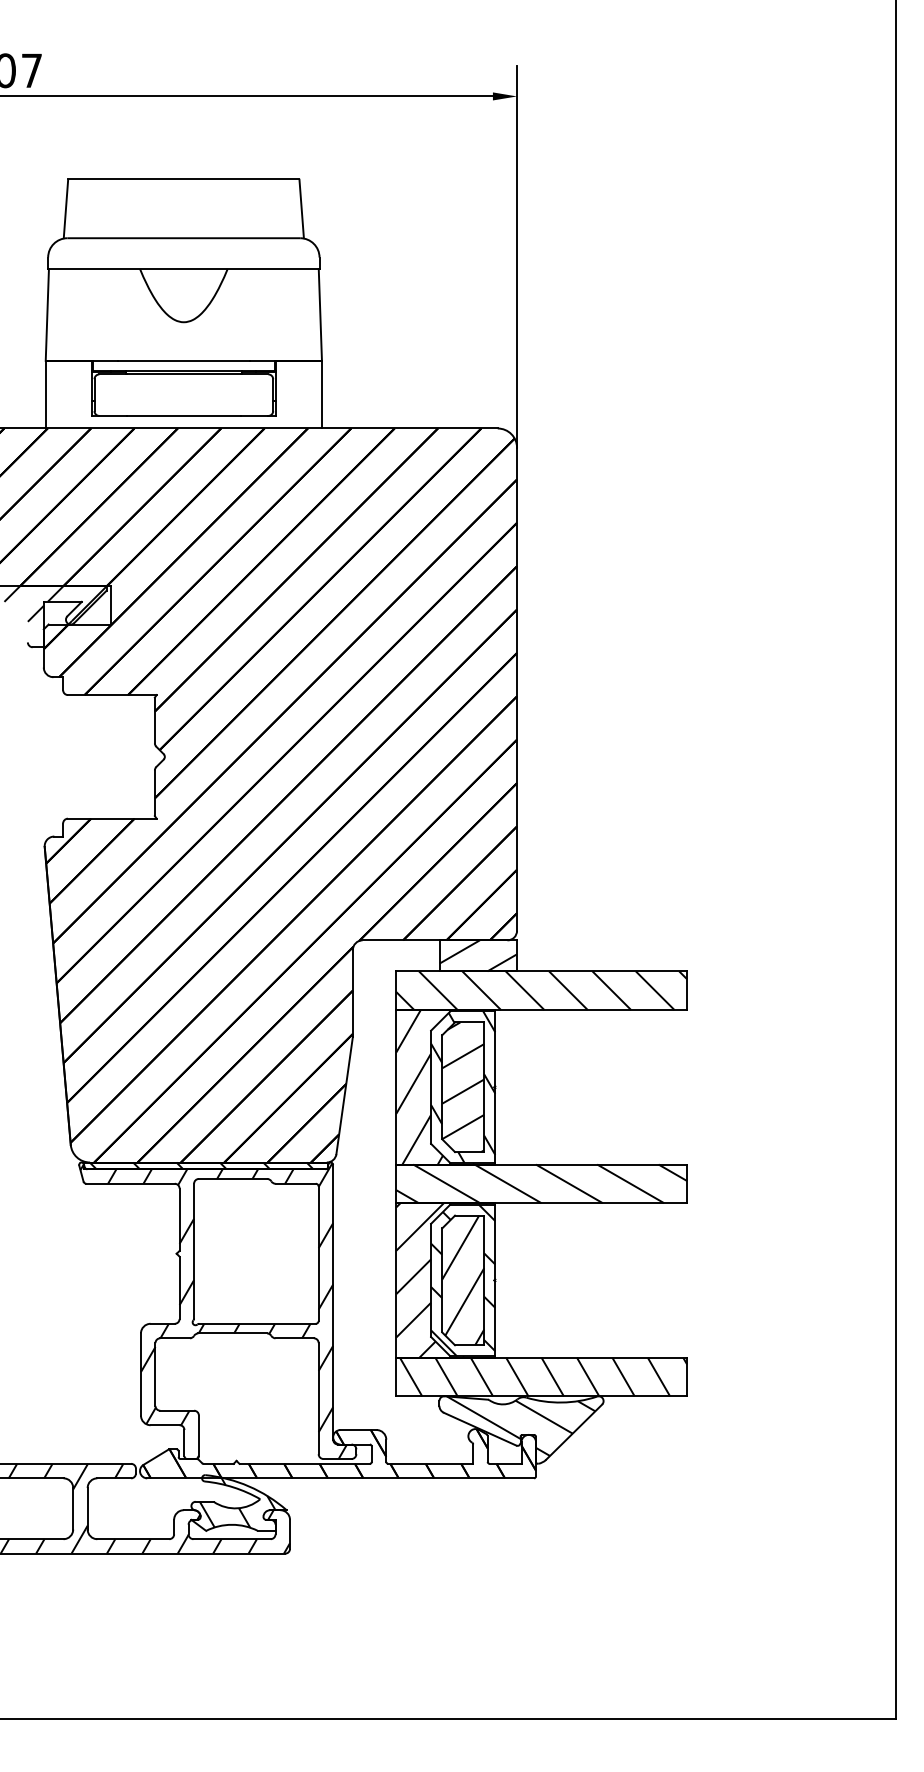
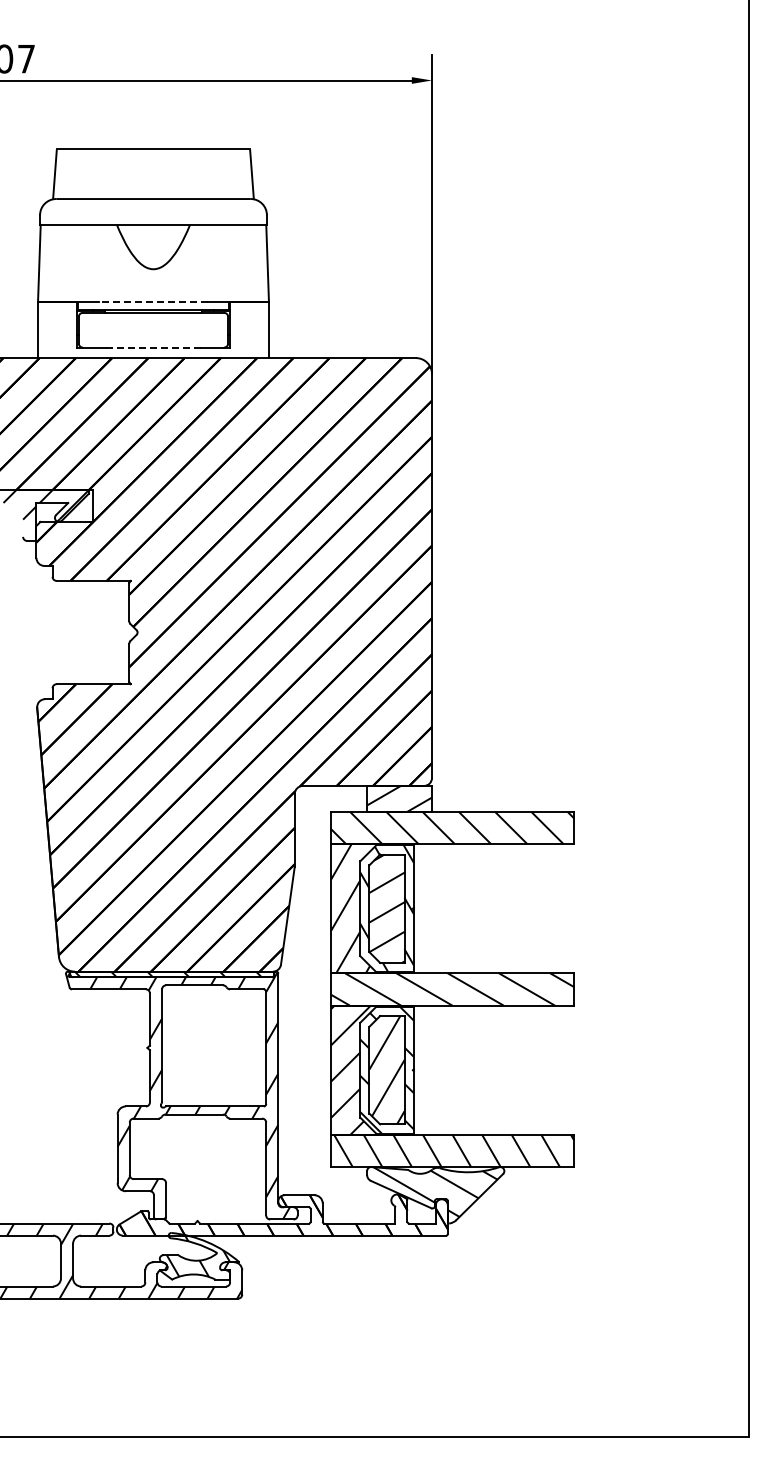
line: (183, 360) -> (153, 301), solid -> dashed
line: (183, 415) -> (153, 347), solid -> dashed

